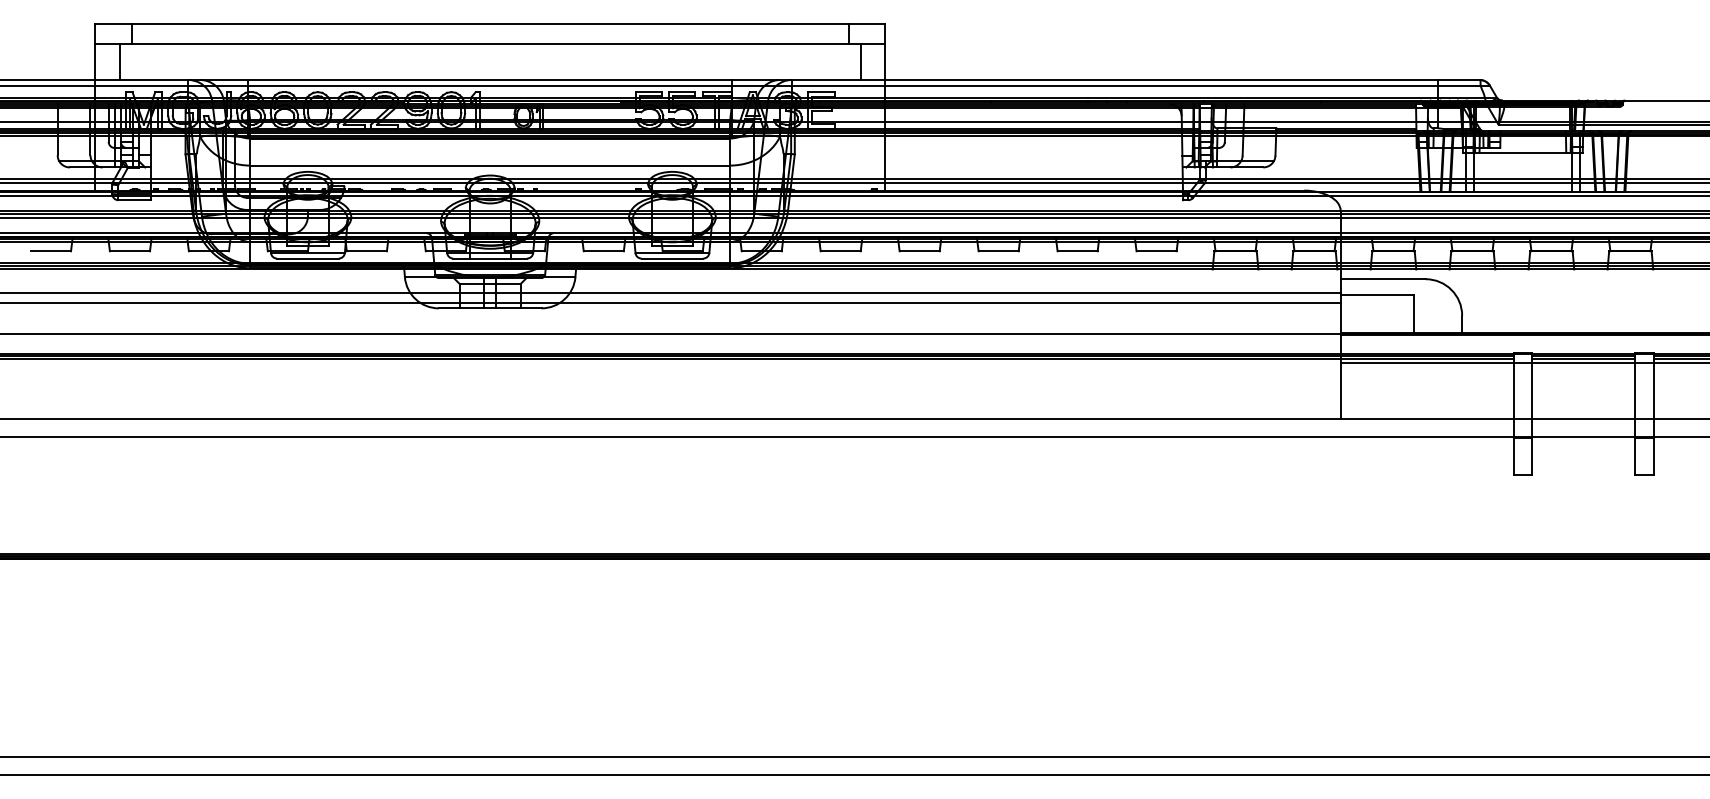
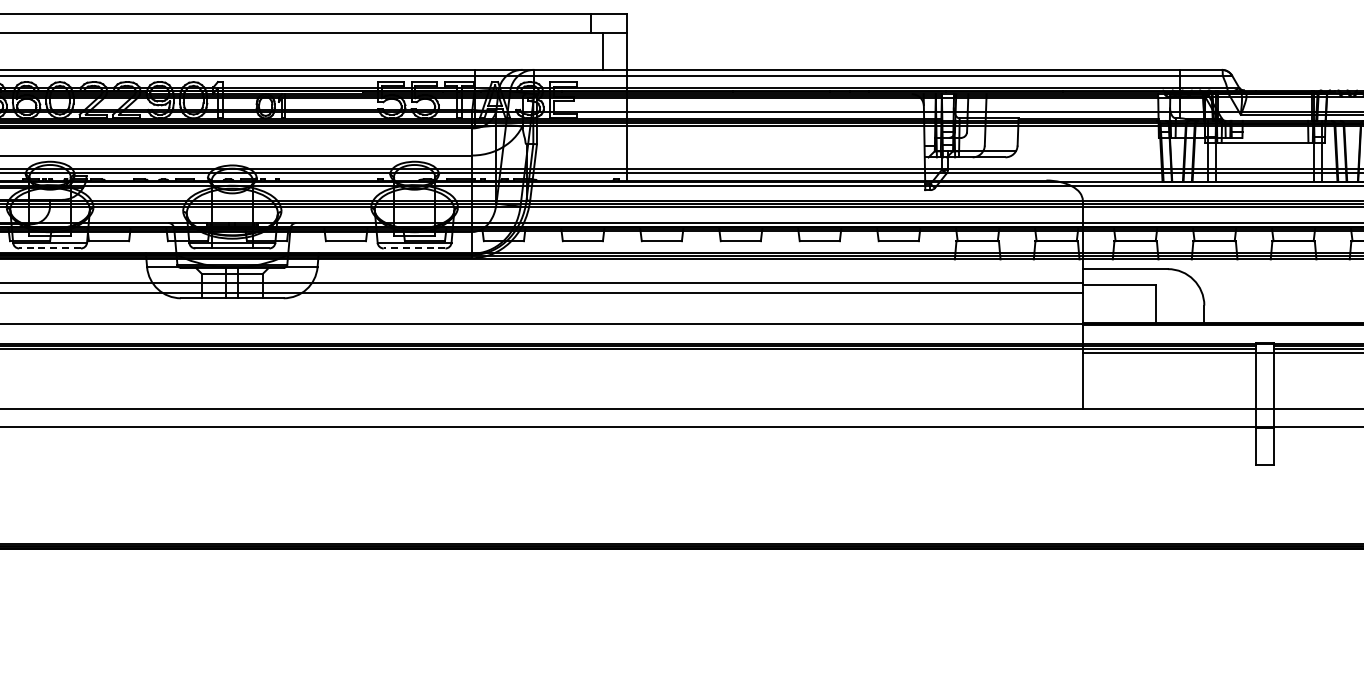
line: (307, 258) -> (49, 248), solid -> dashed
line: (672, 258) -> (414, 248), solid -> dashed

